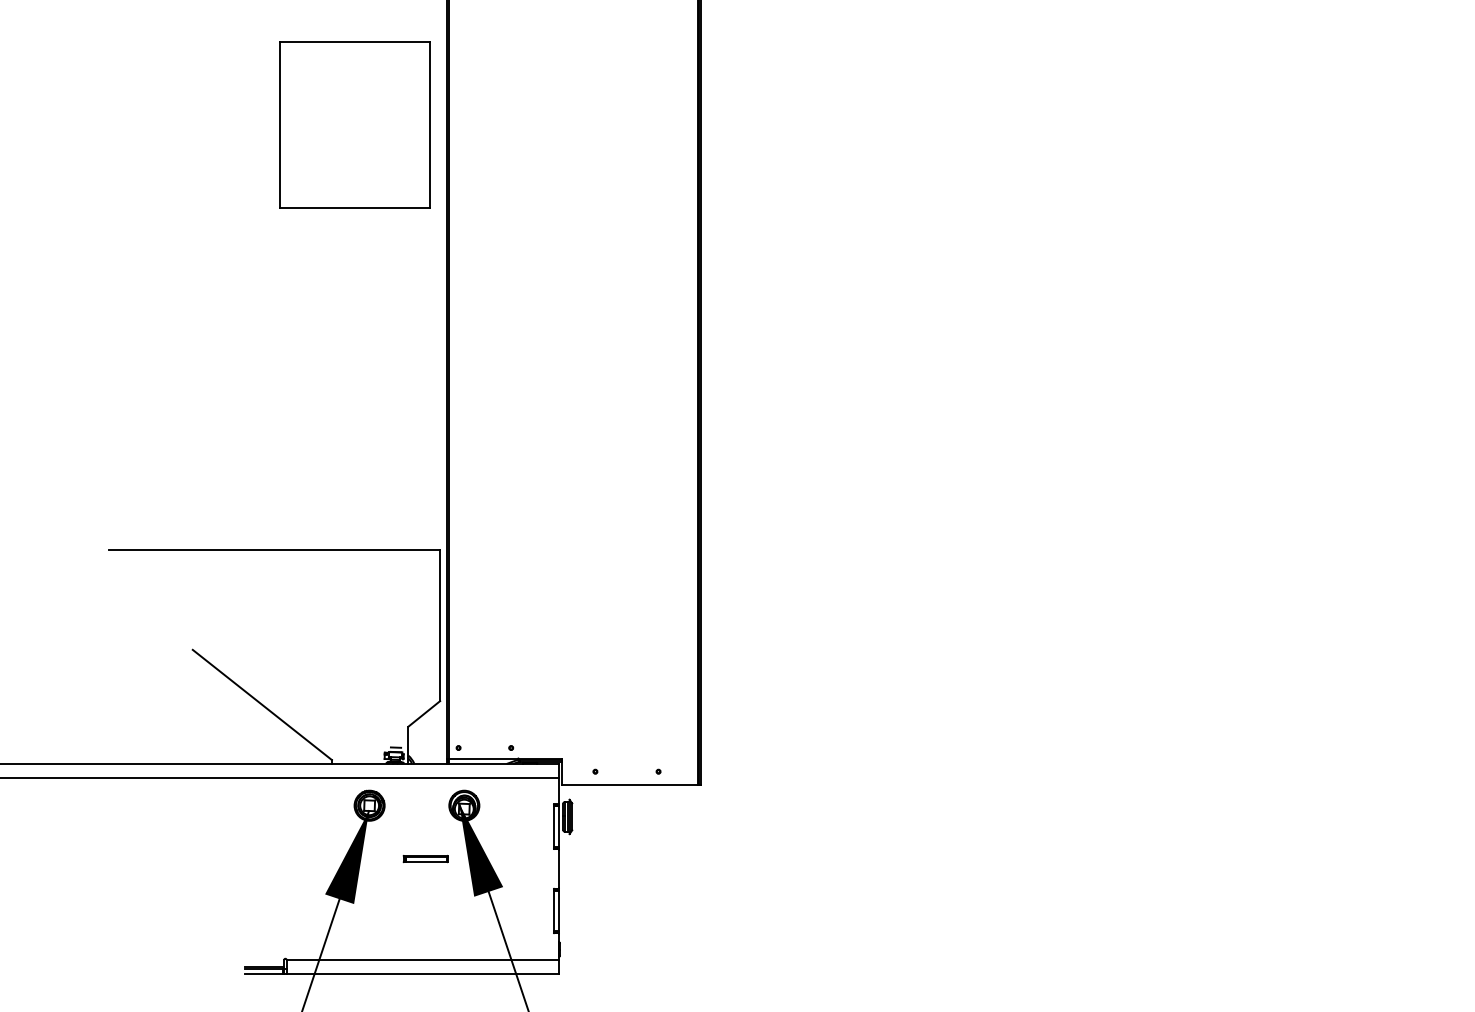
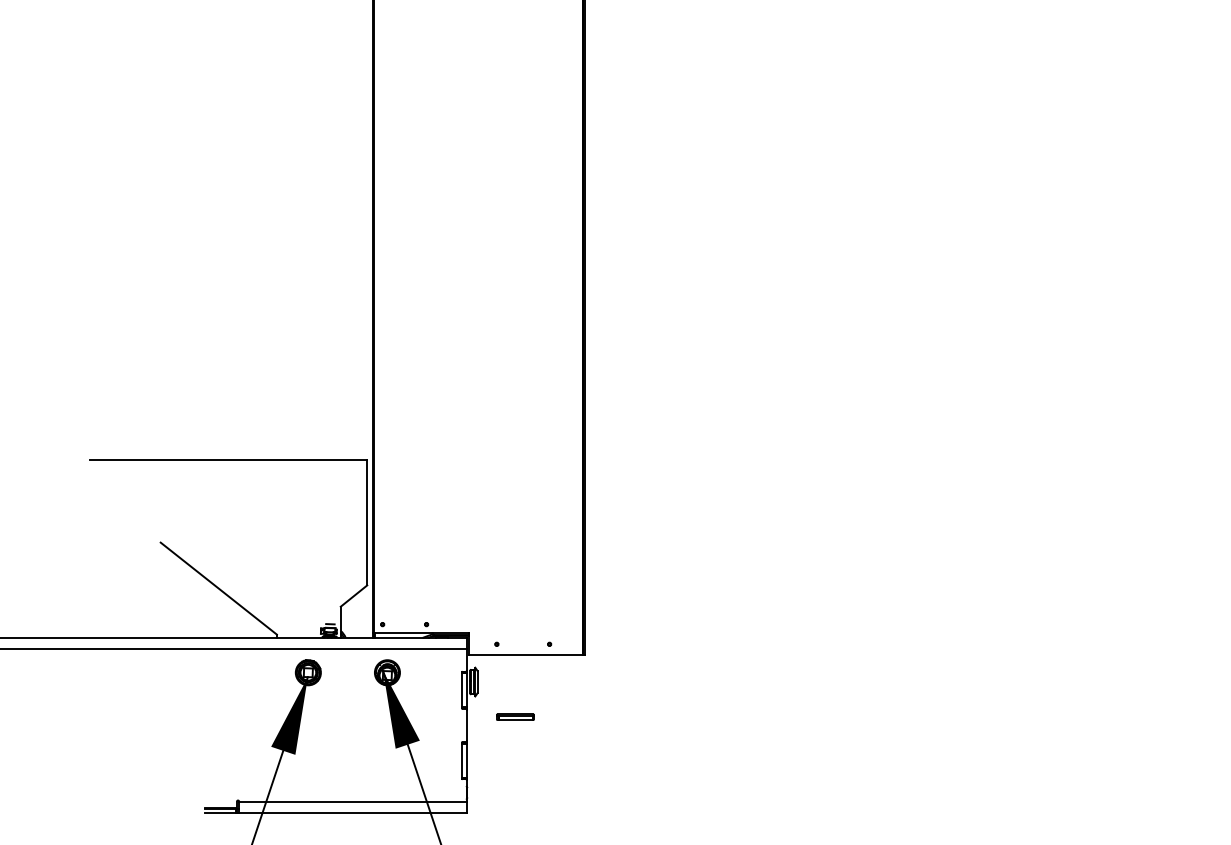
part: (354, 124) -> (295, 103), removed
part: (425, 858) -> (515, 716), moved

